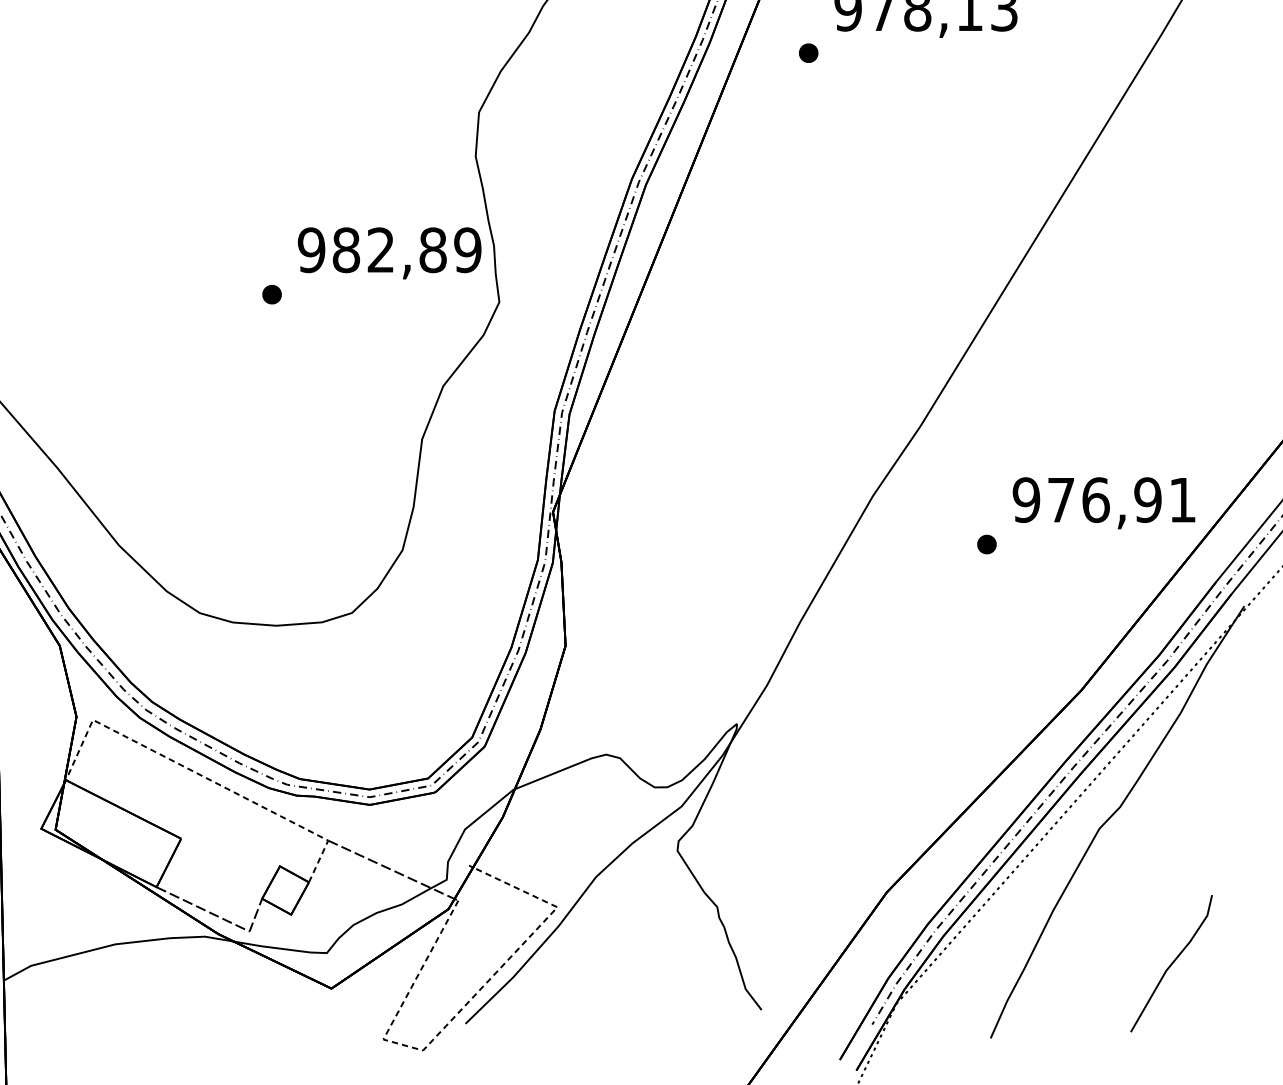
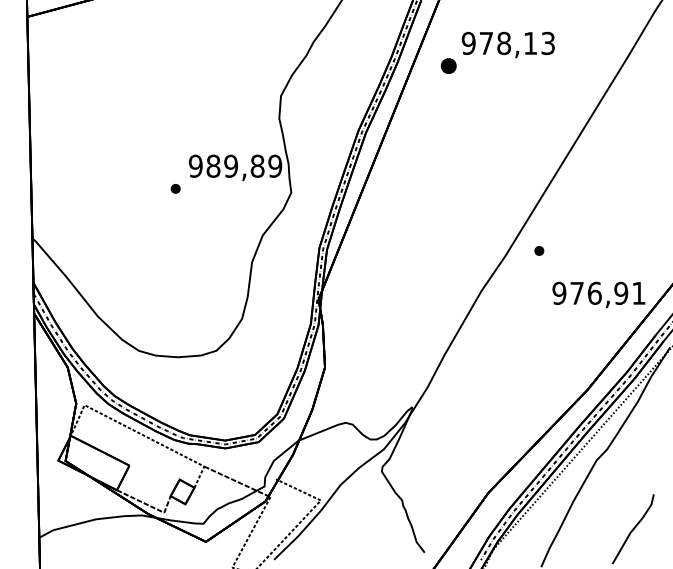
part: (808, 52) -> (448, 65), size x1.6
text: (381, 248) -> (231, 165), 982,89 -> 989,89
part: (987, 543) -> (539, 250), moved

